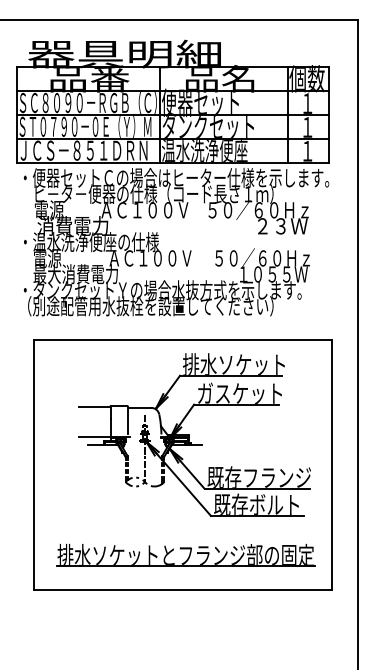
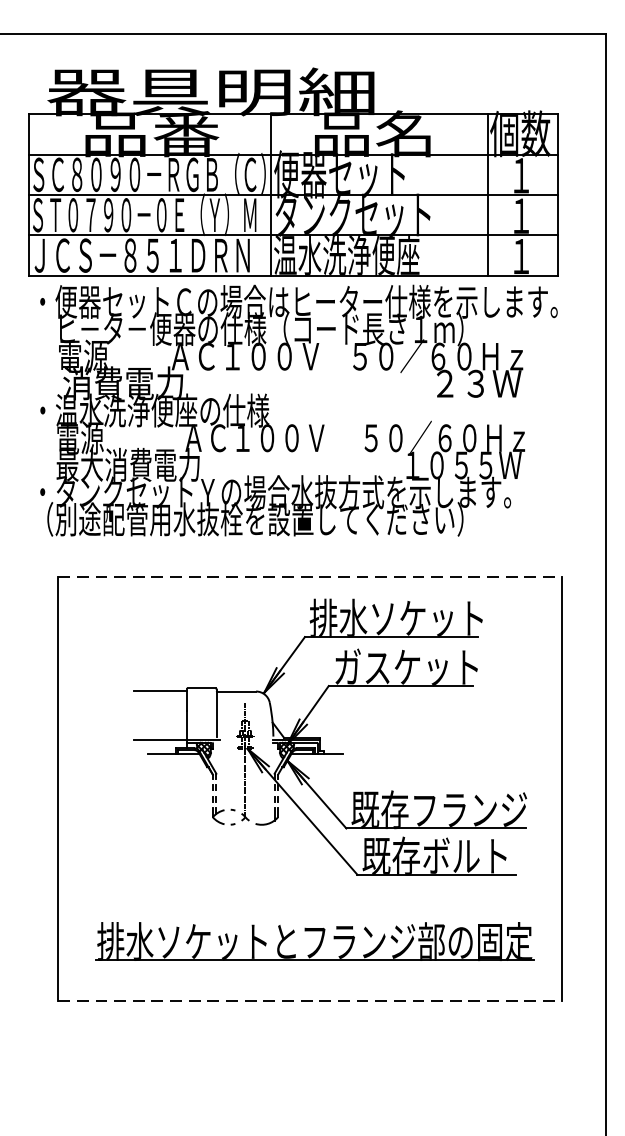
line: (183, 340) -> (310, 577), solid -> dashed
line: (183, 590) -> (310, 1001), solid -> dashed

